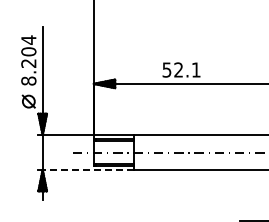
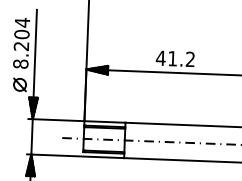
text: (181, 69) -> (175, 58), 52.1 -> 41.2
line: (88, 170) -> (77, 156), dashed -> solid

